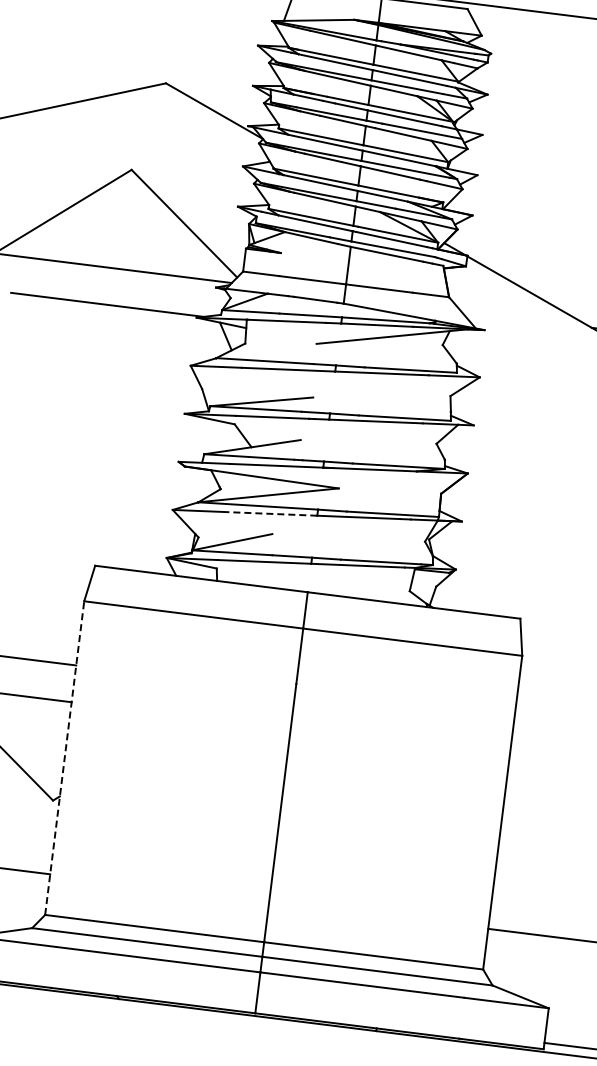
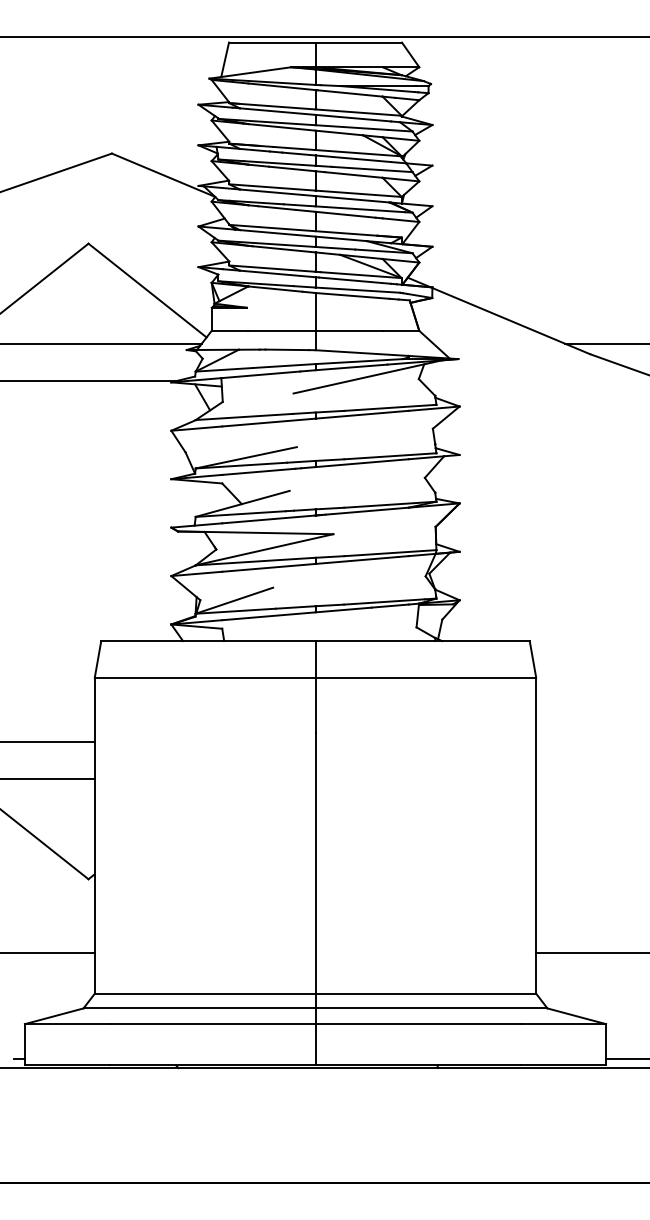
line: (270, 513) -> (268, 567), dashed -> solid
line: (64, 757) -> (94, 835), dashed -> solid

